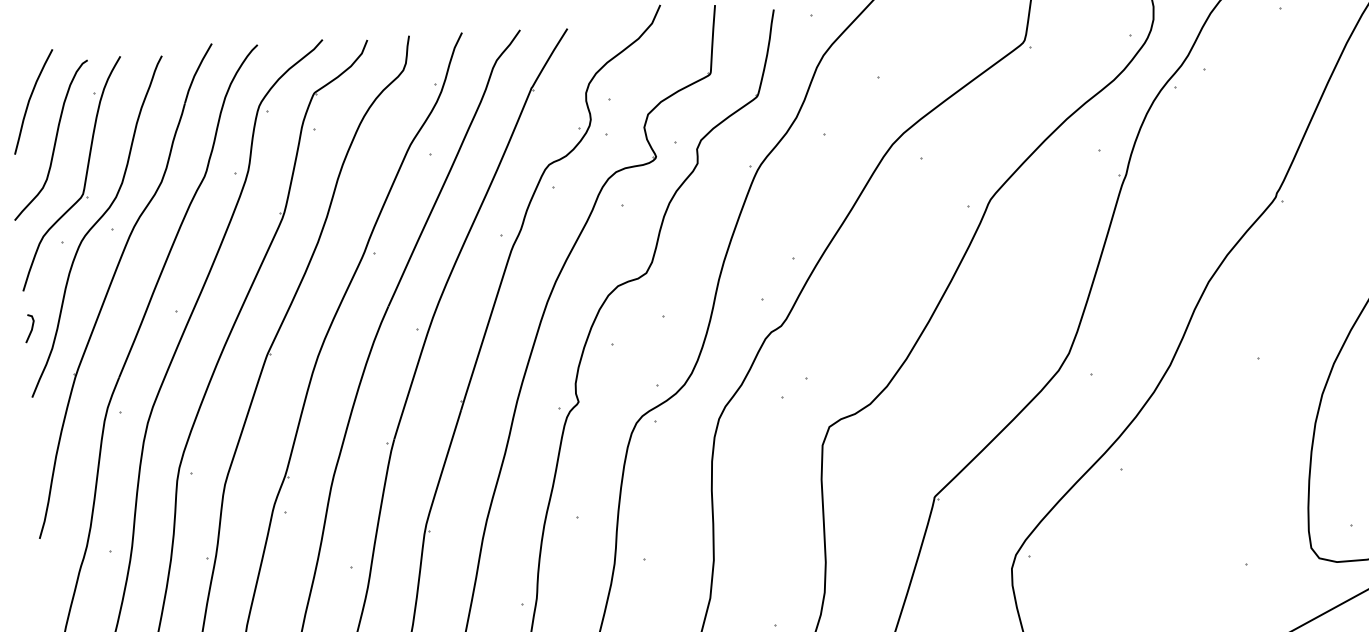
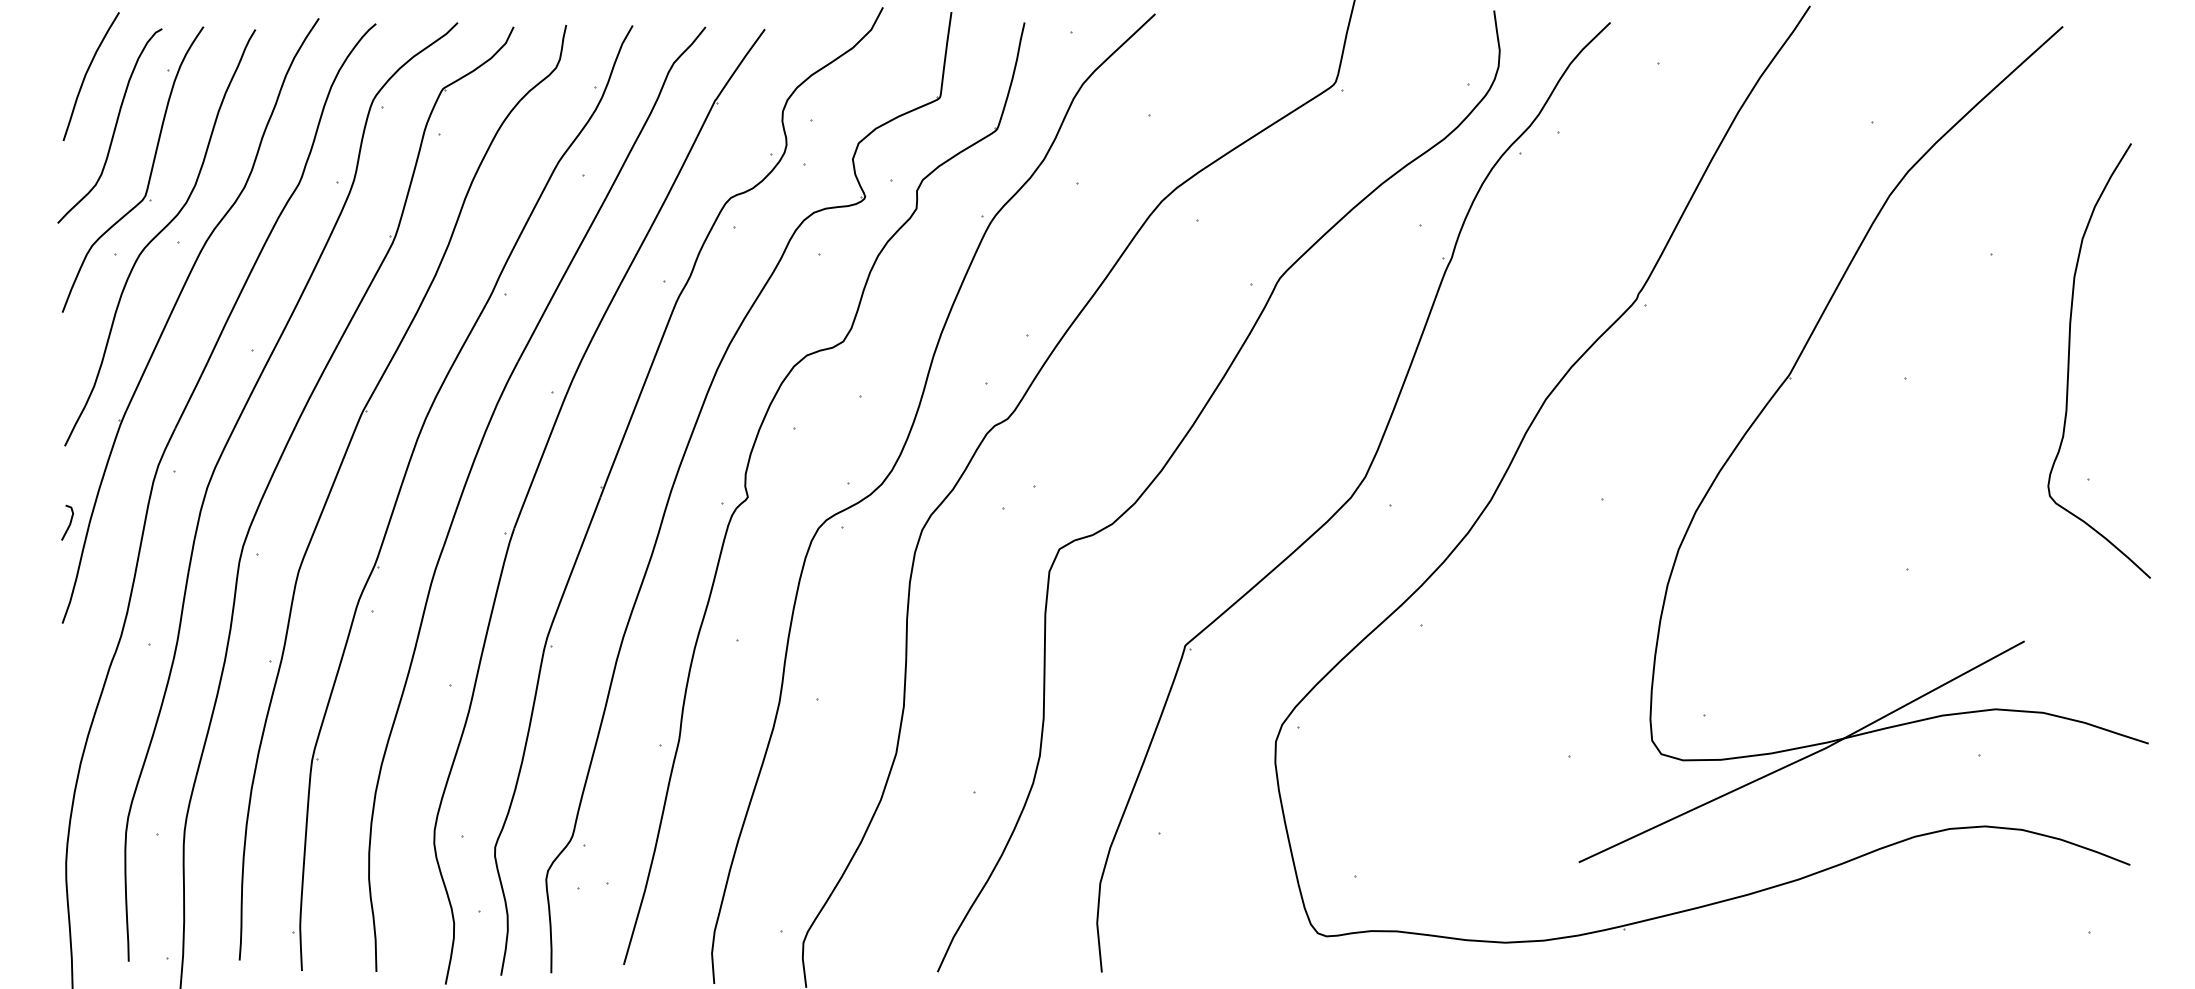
line: (31, 328) -> (69, 522), moved

